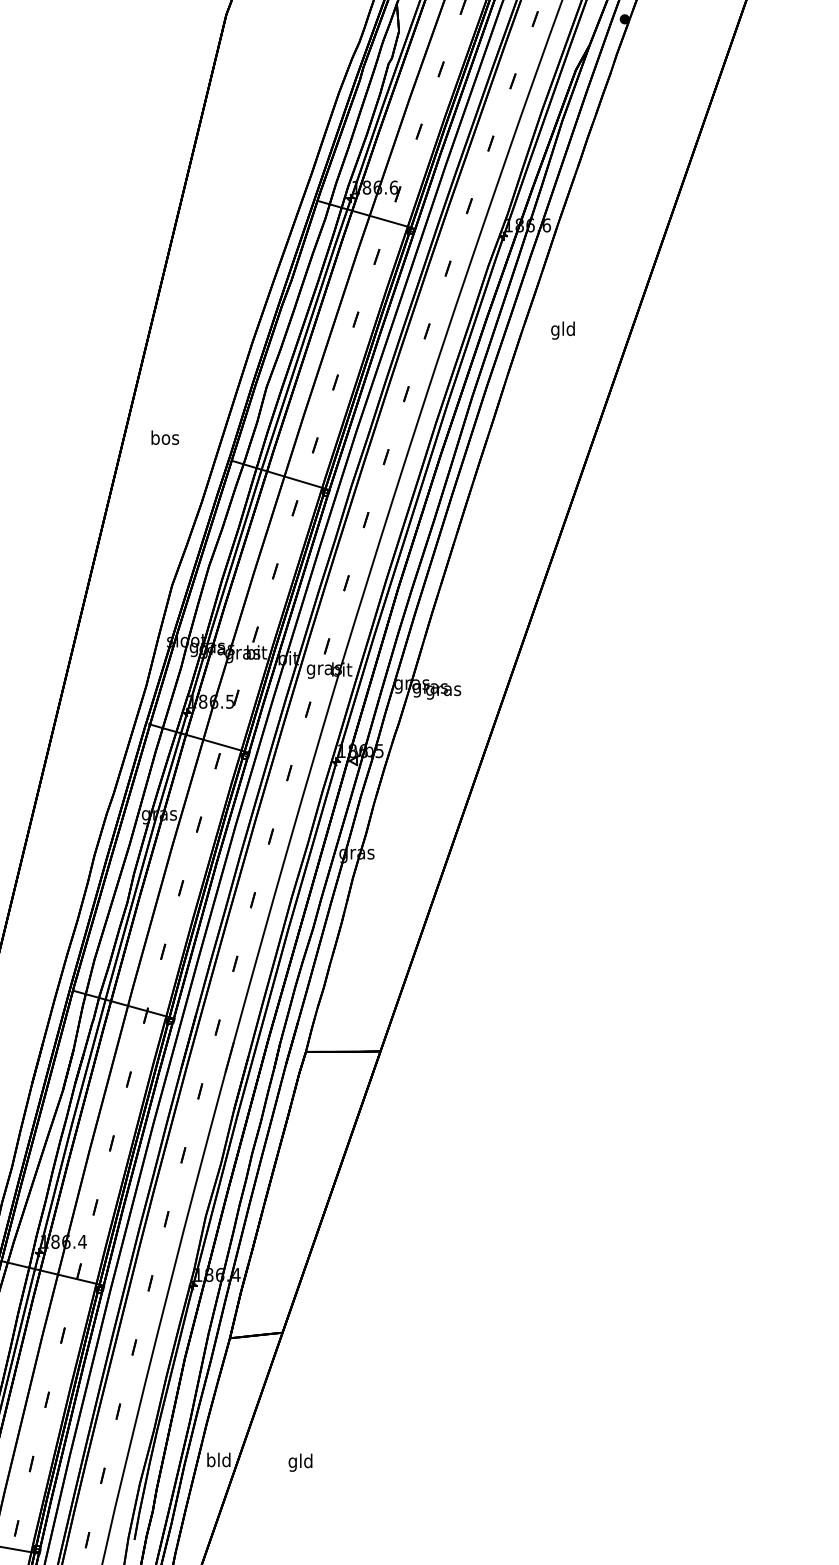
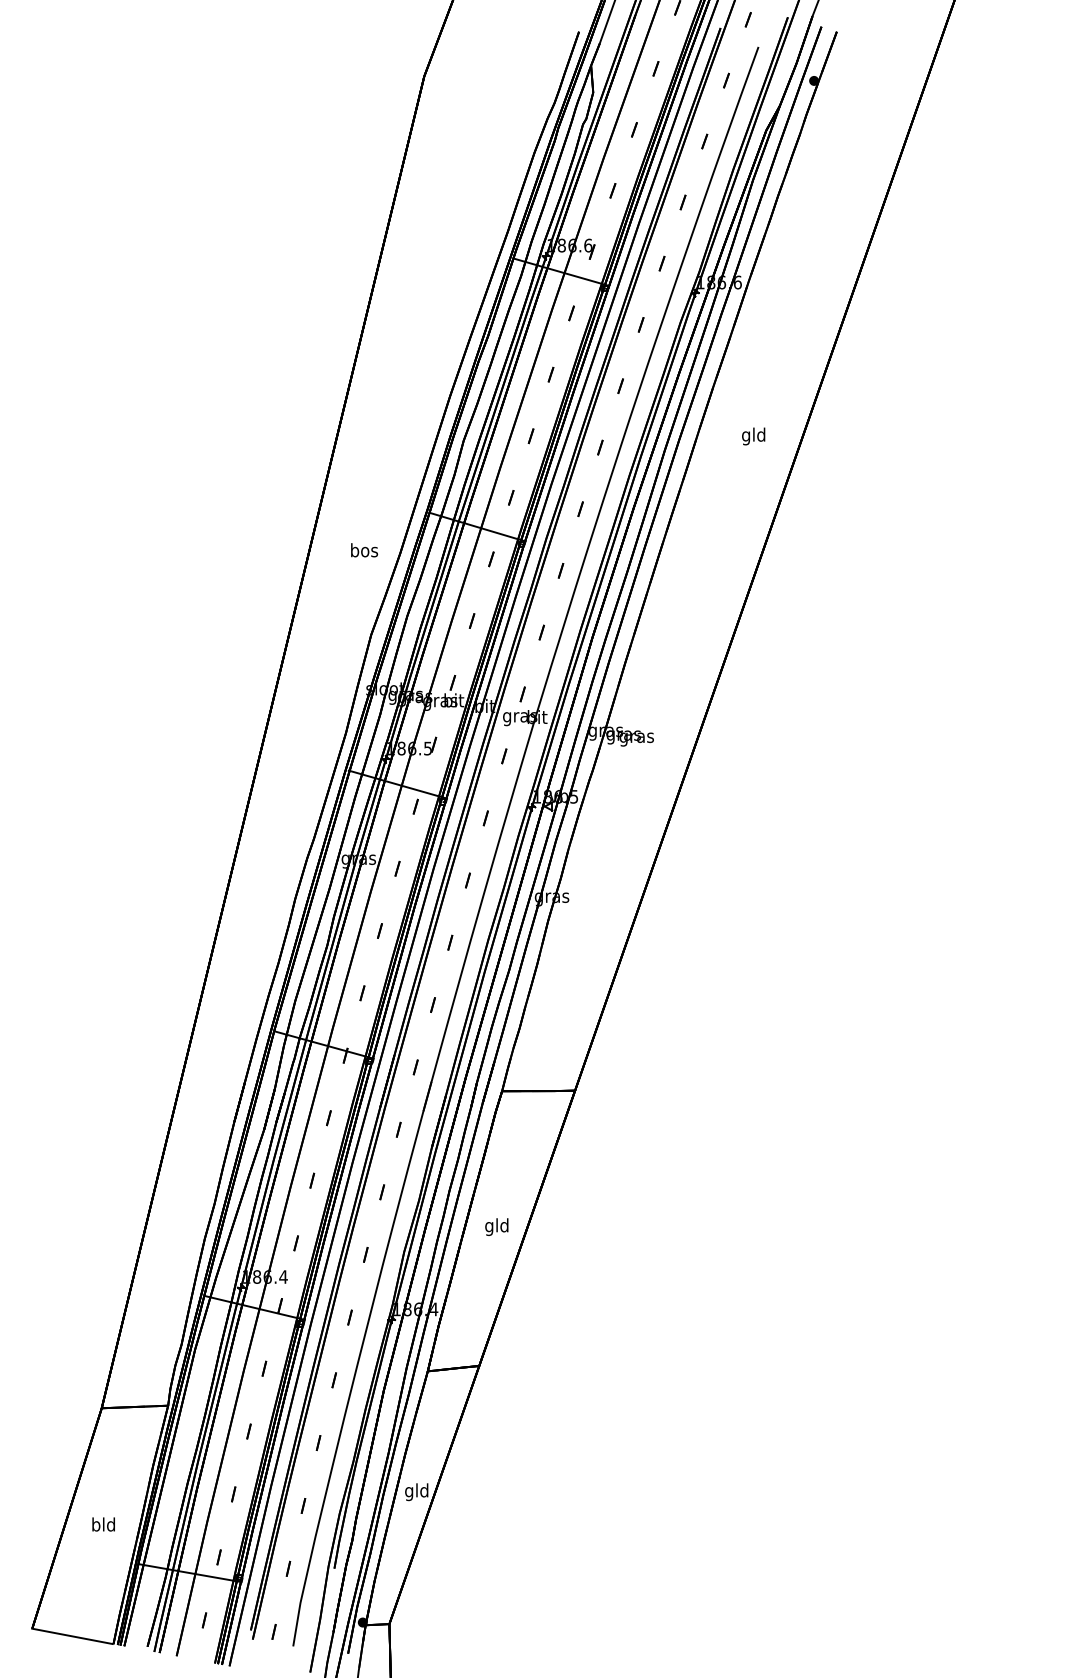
text: (562, 330) -> (753, 436), moved
text: (165, 437) -> (364, 550), moved
text: (211, 1462) -> (409, 1492), bld -> gld
text: (300, 1462) -> (496, 1226), moved

